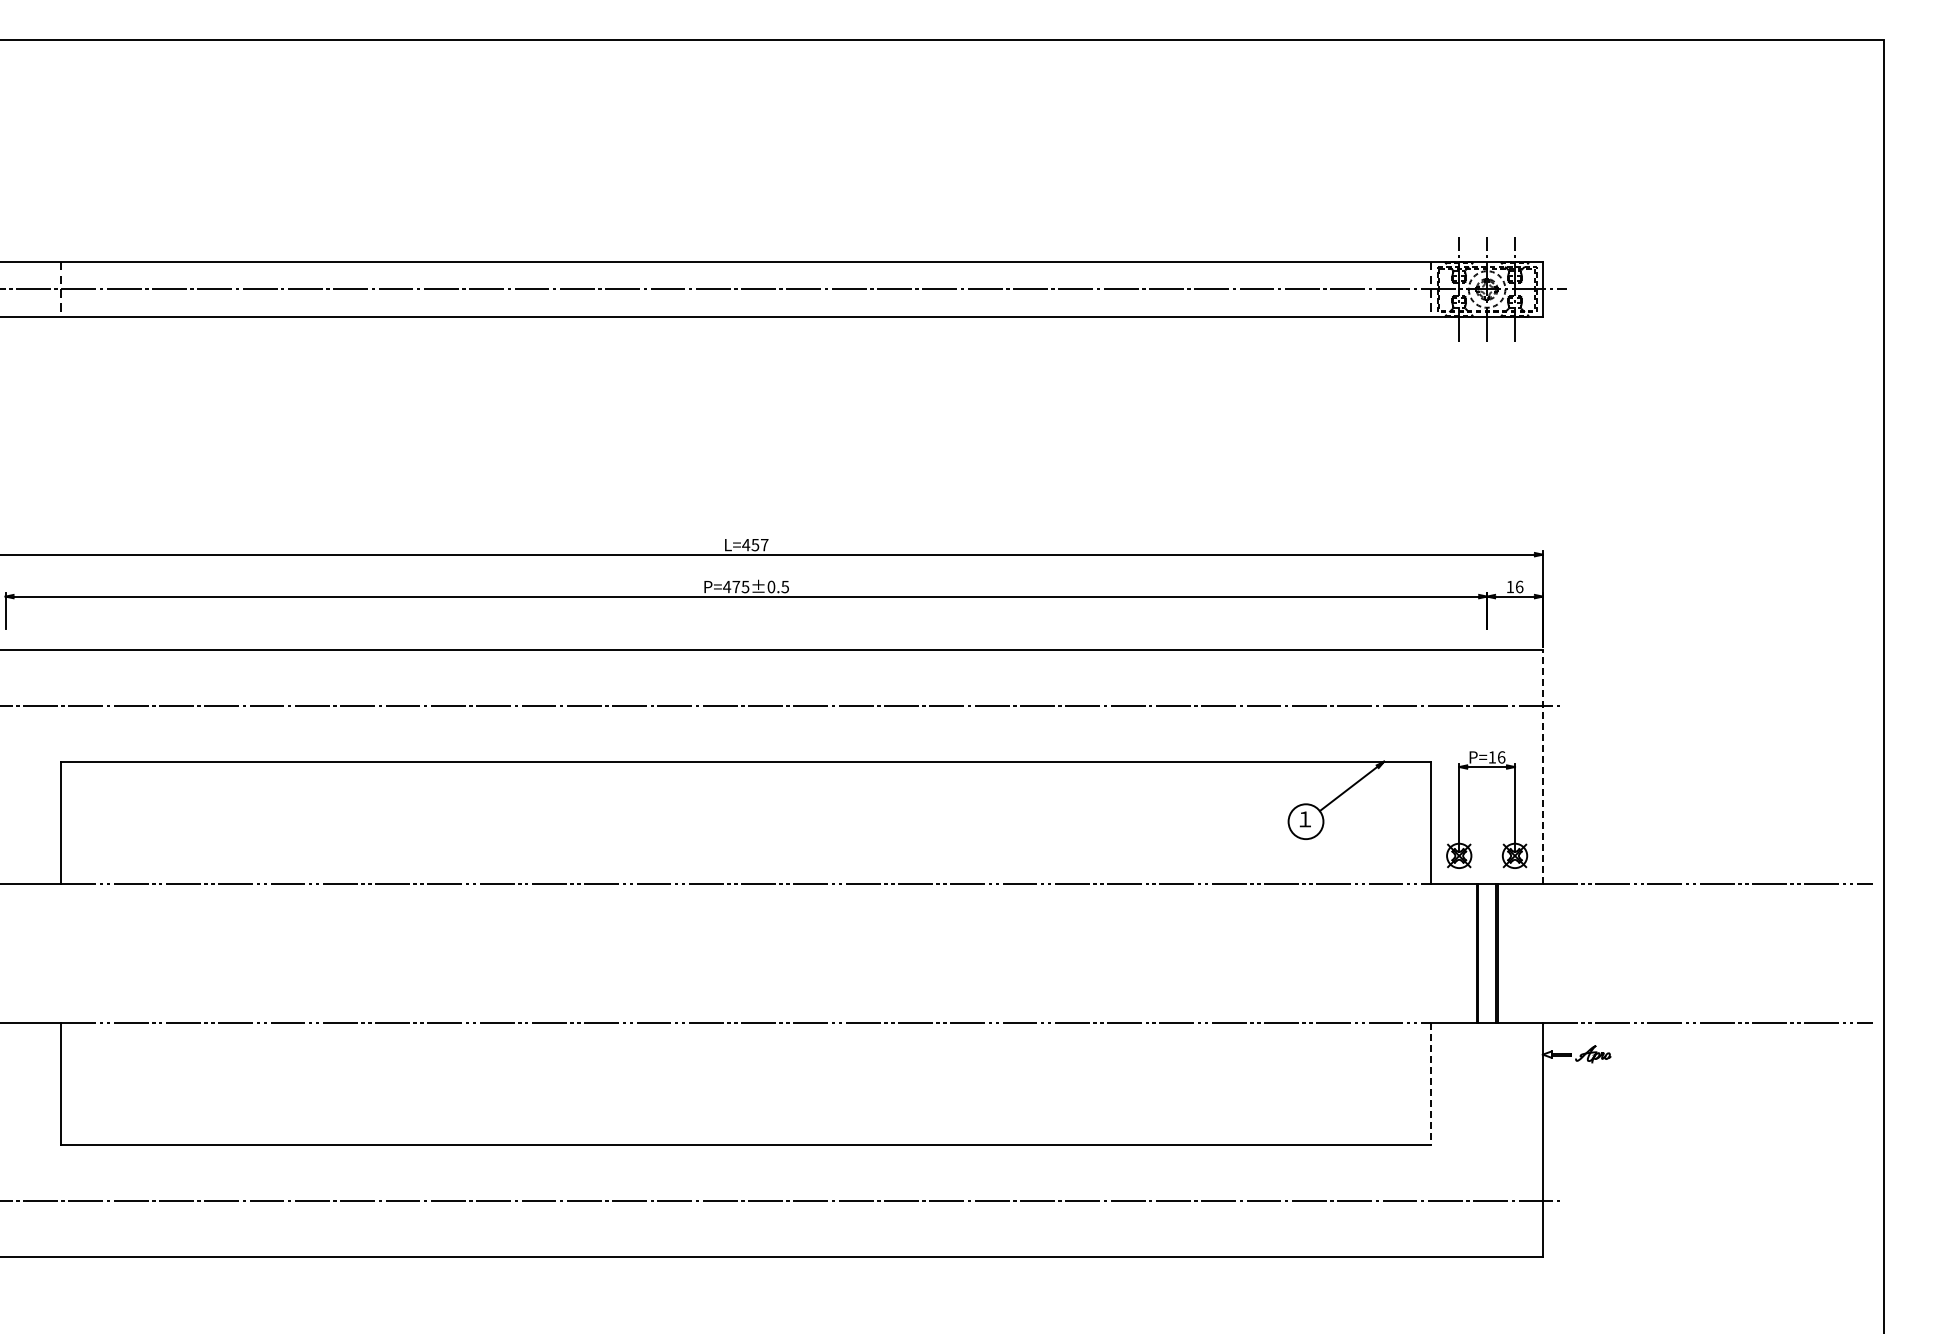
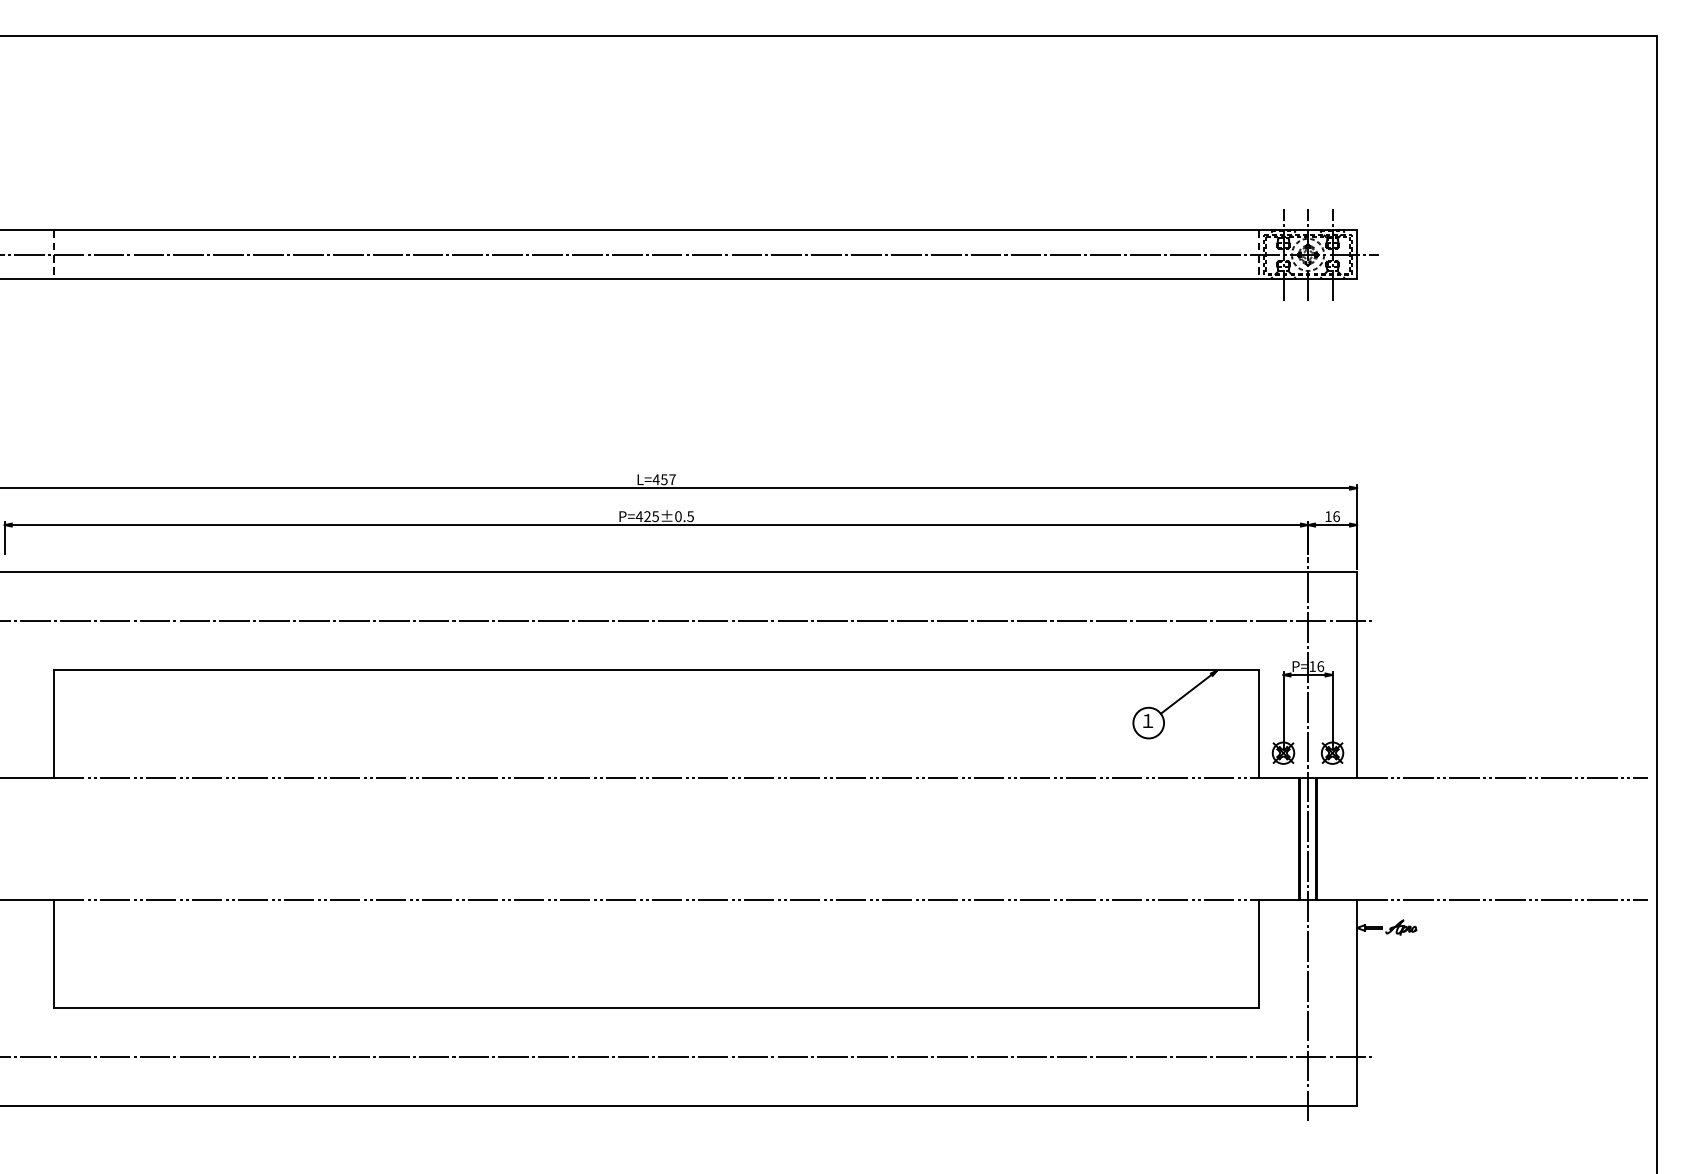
text: (736, 586) -> (647, 516), P=475±0.5 -> P=425±0.5
line: (1542, 767) -> (1356, 675), dashed -> solid
line: (1487, 953) -> (1308, 839), added
line: (1431, 1084) -> (1259, 954), dashed -> solid

